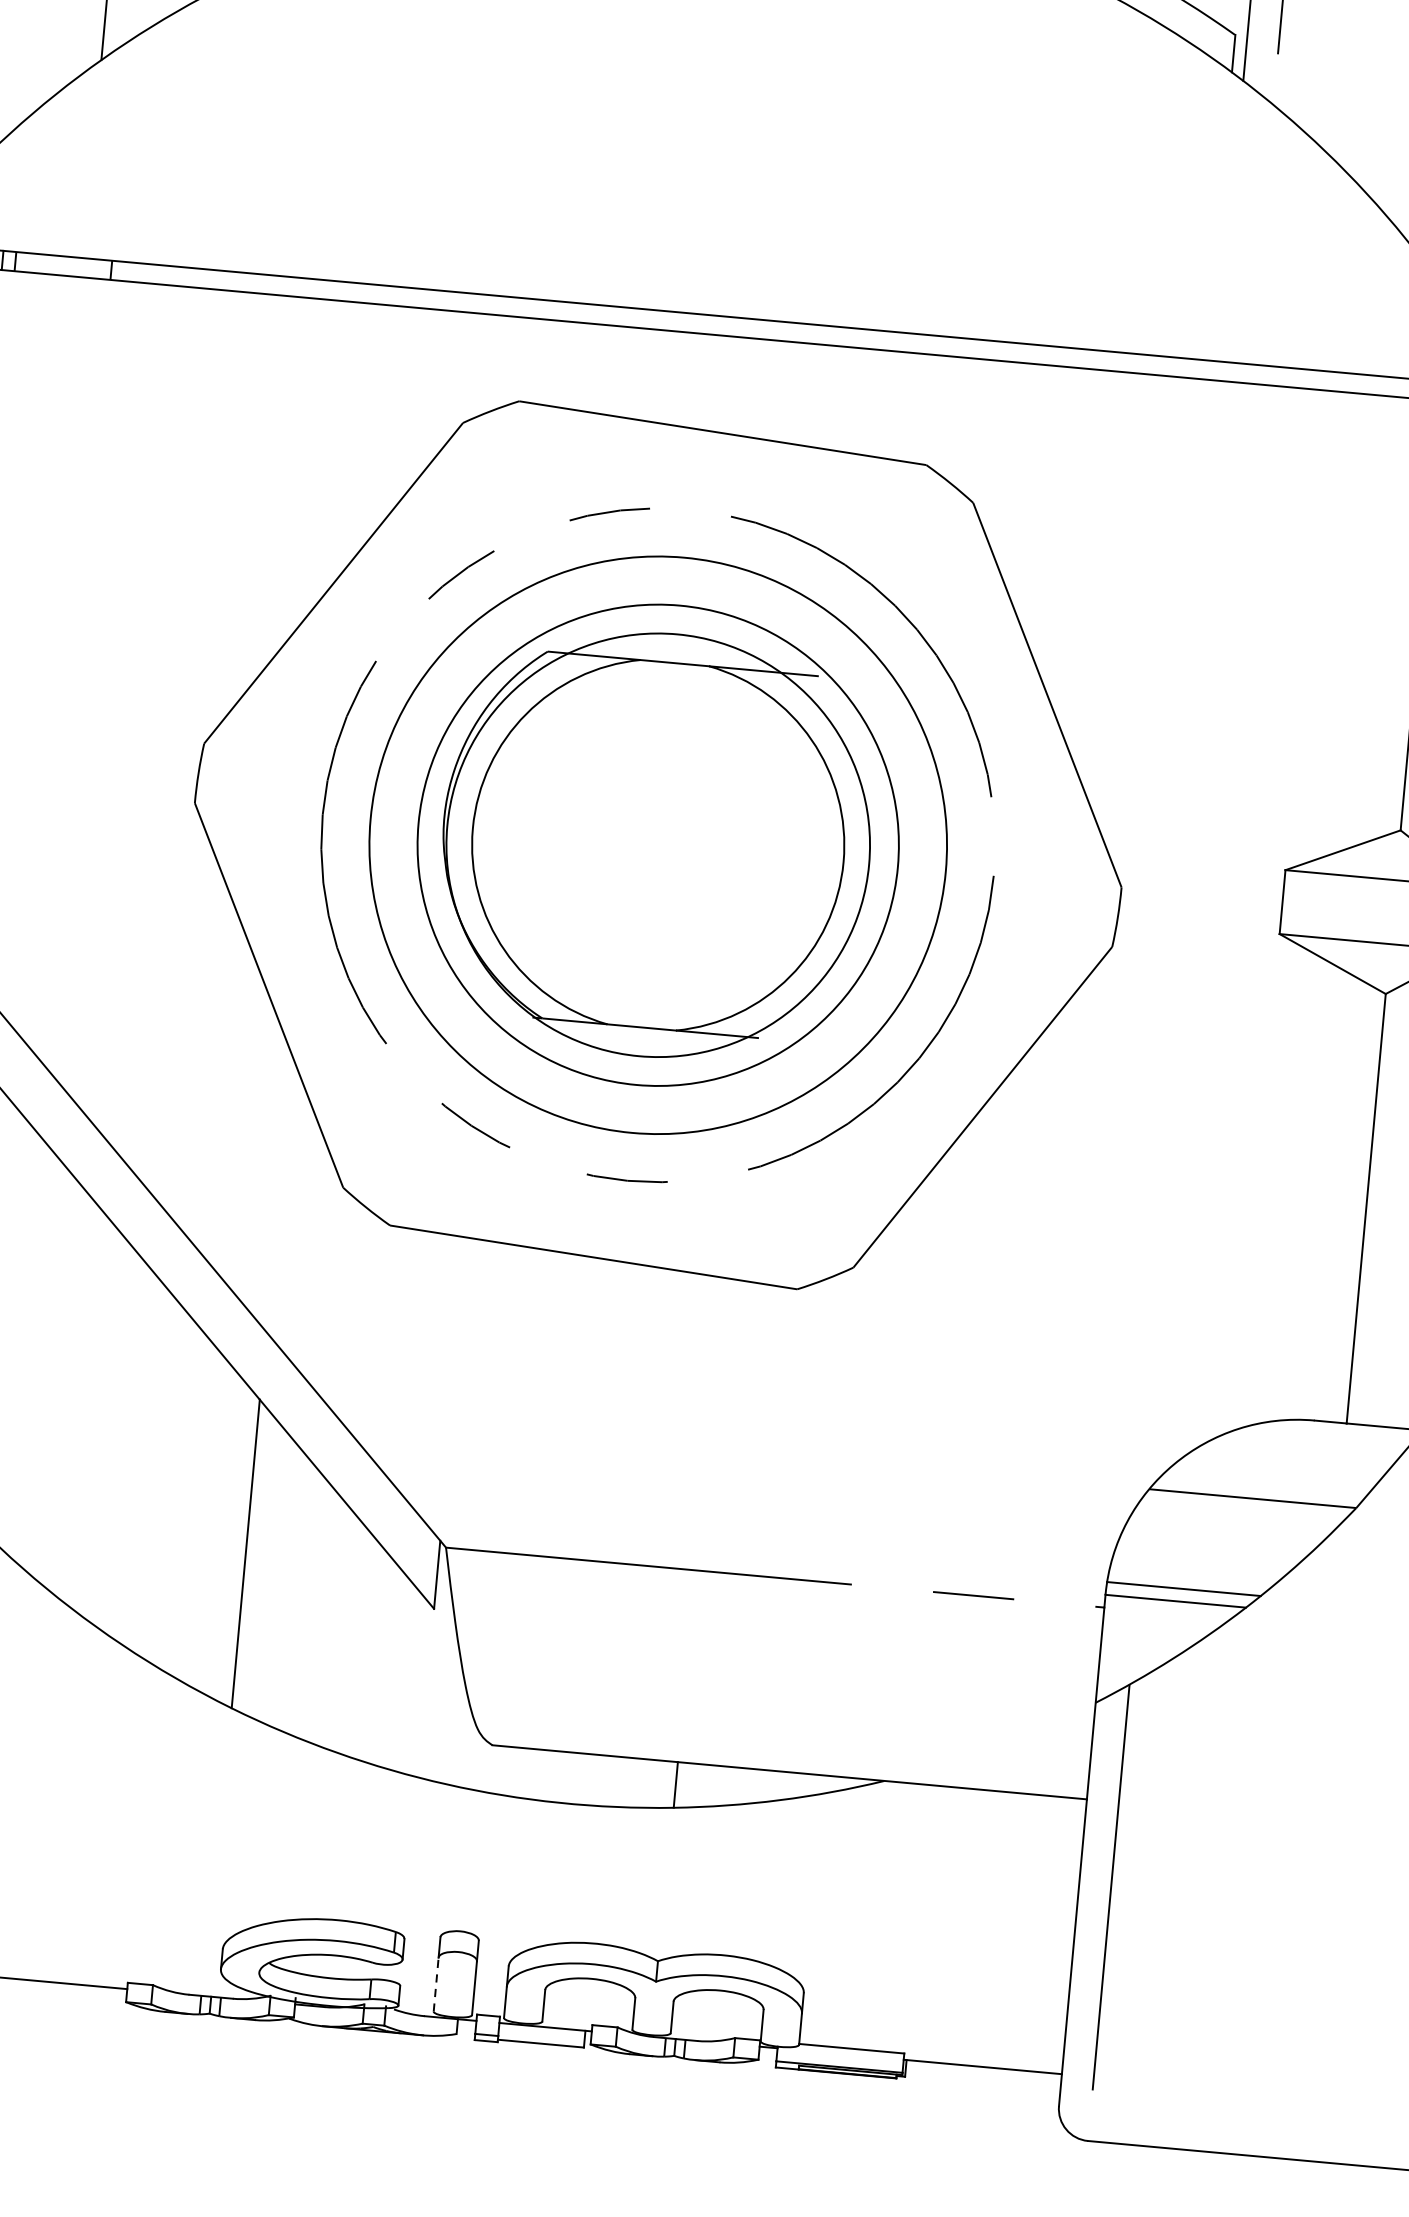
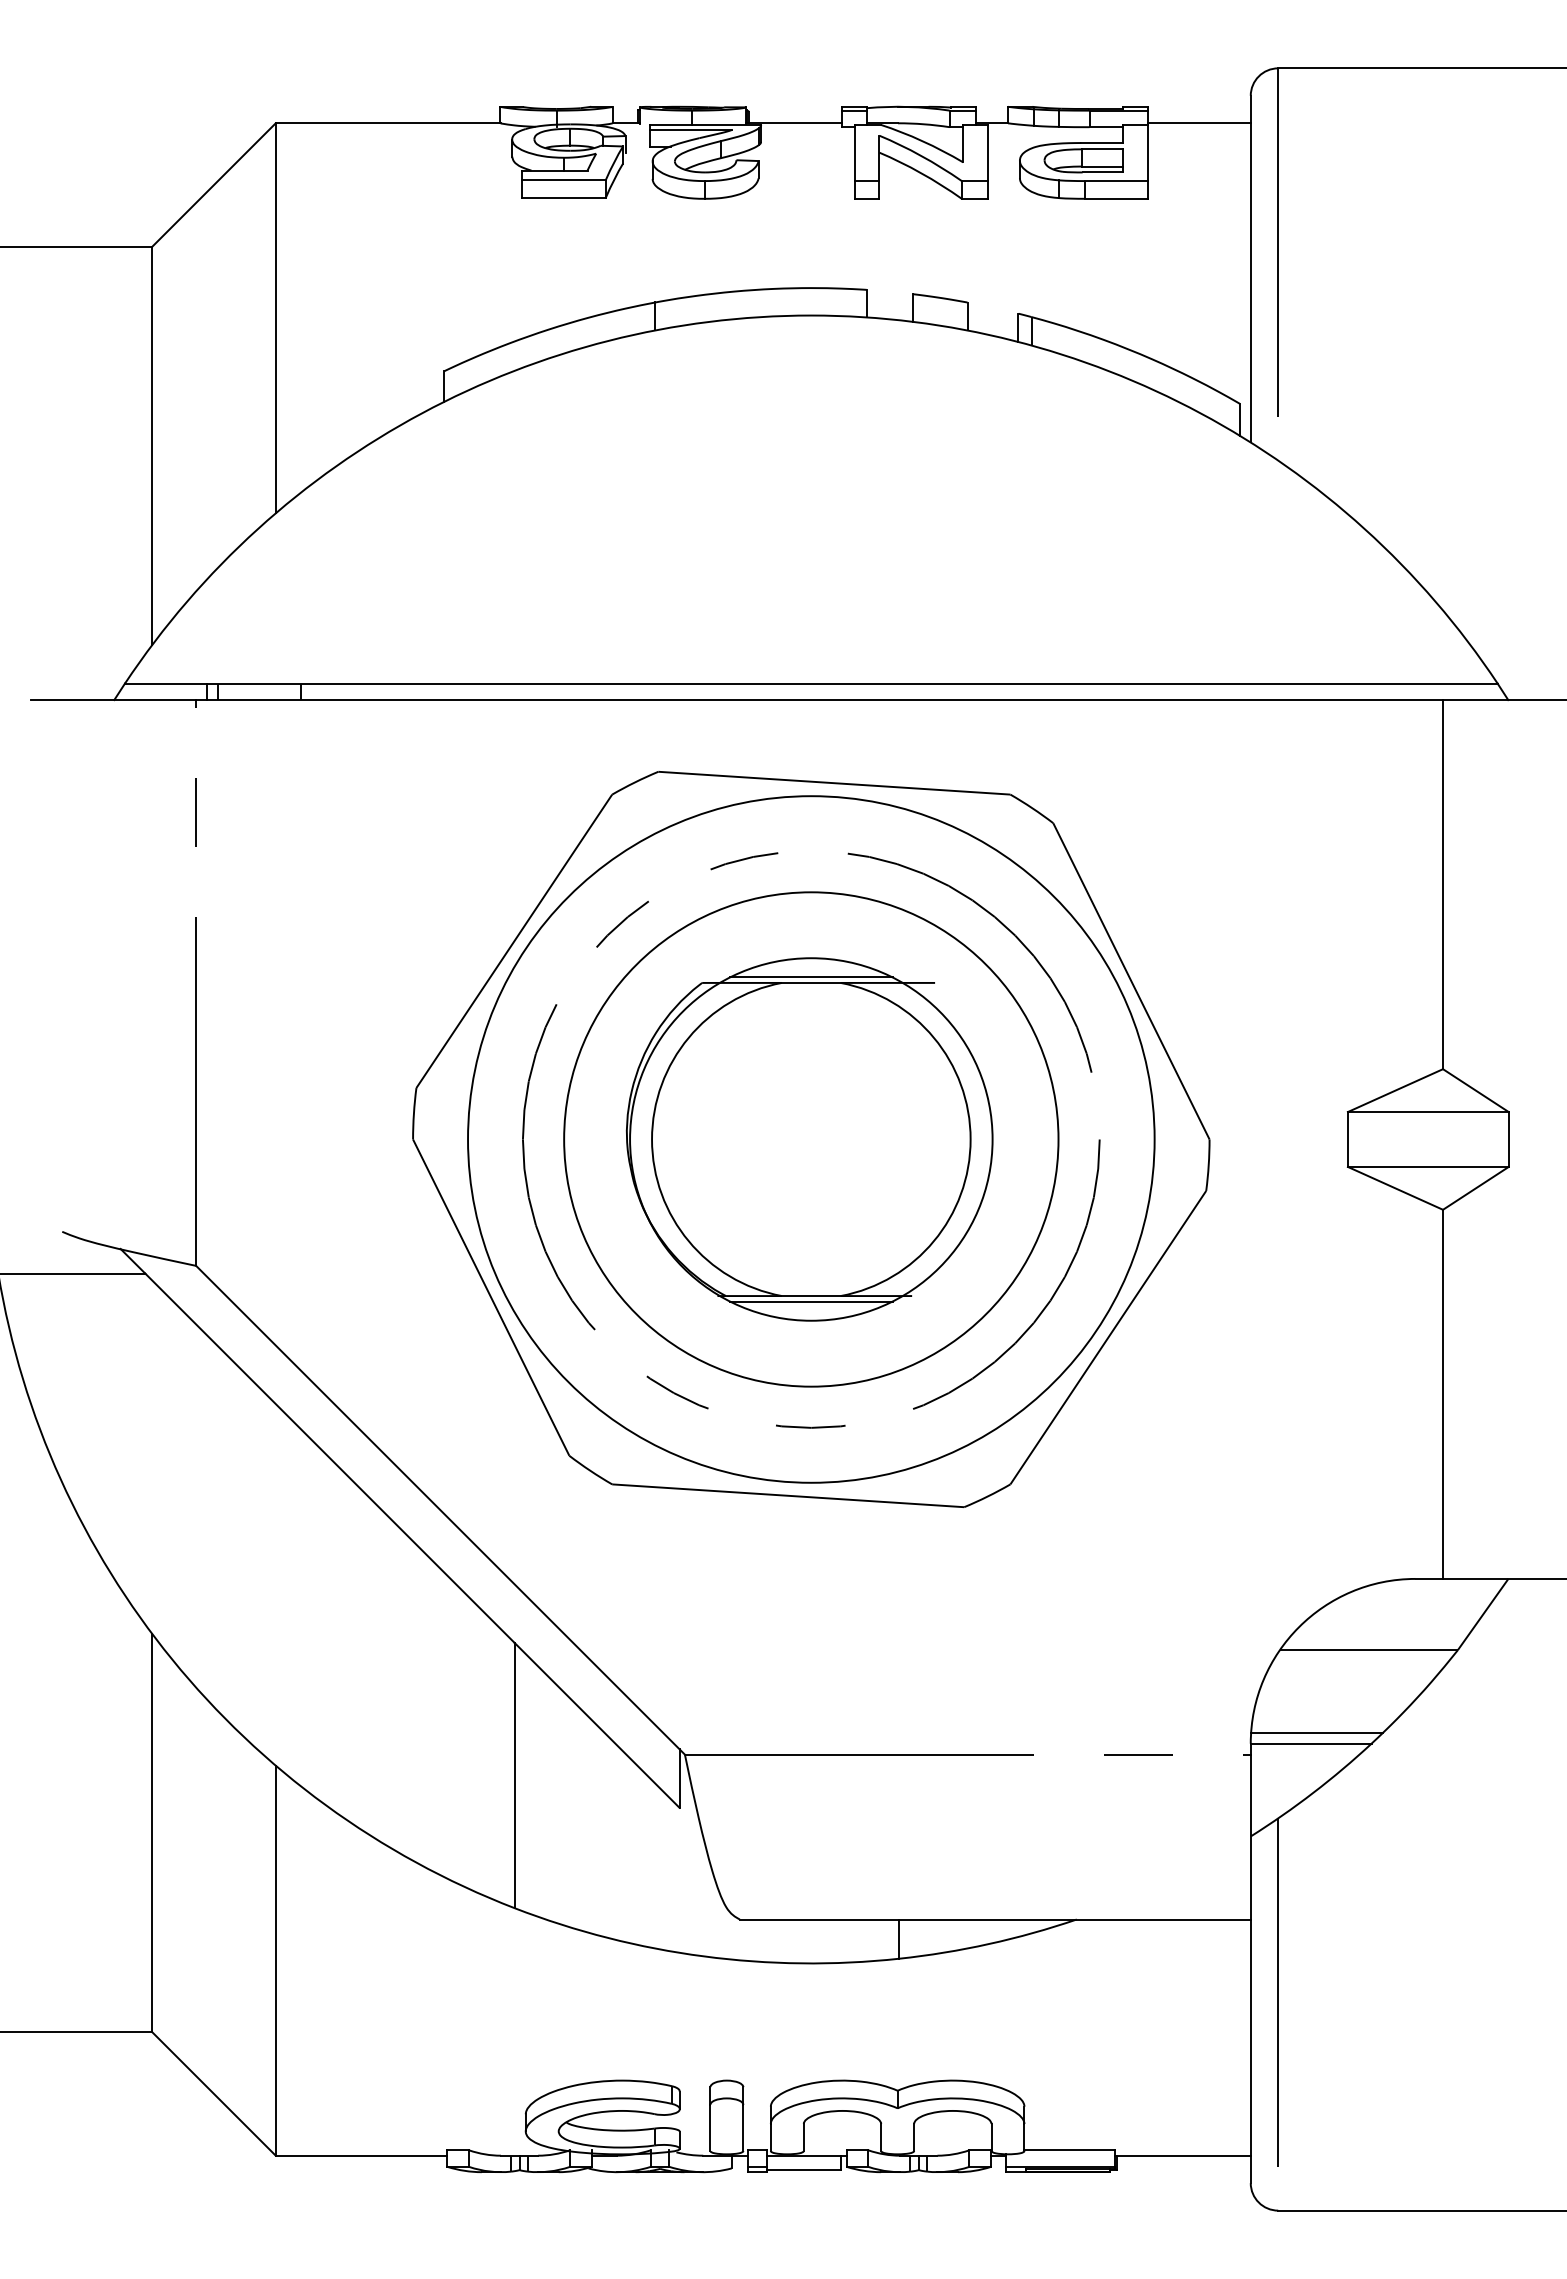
line: (675, 656) -> (811, 977), added
circle: (658, 845) -> (811, 1139), size x1.67
line: (641, 1033) -> (811, 1301), added
line: (436, 1984) -> (710, 2127), dashed -> solid

